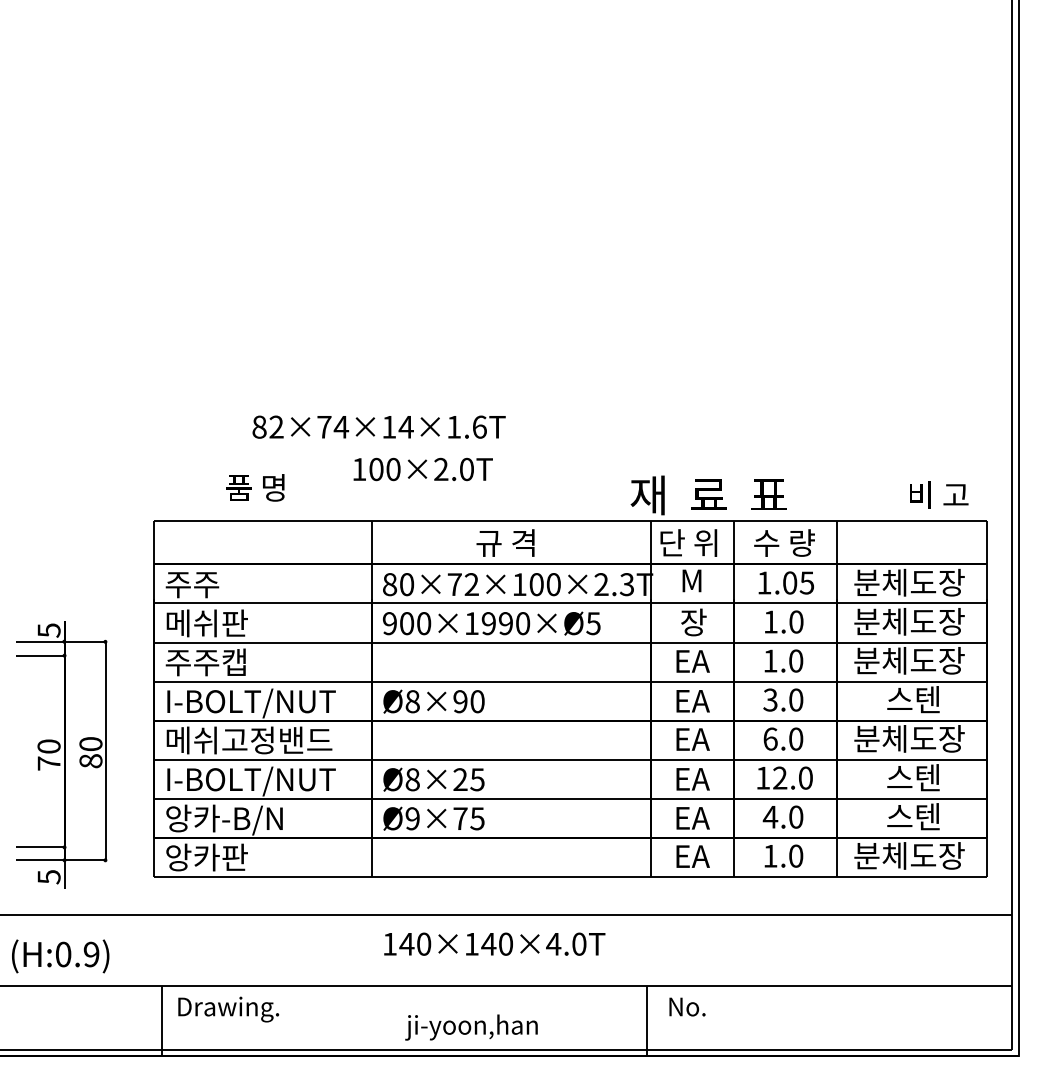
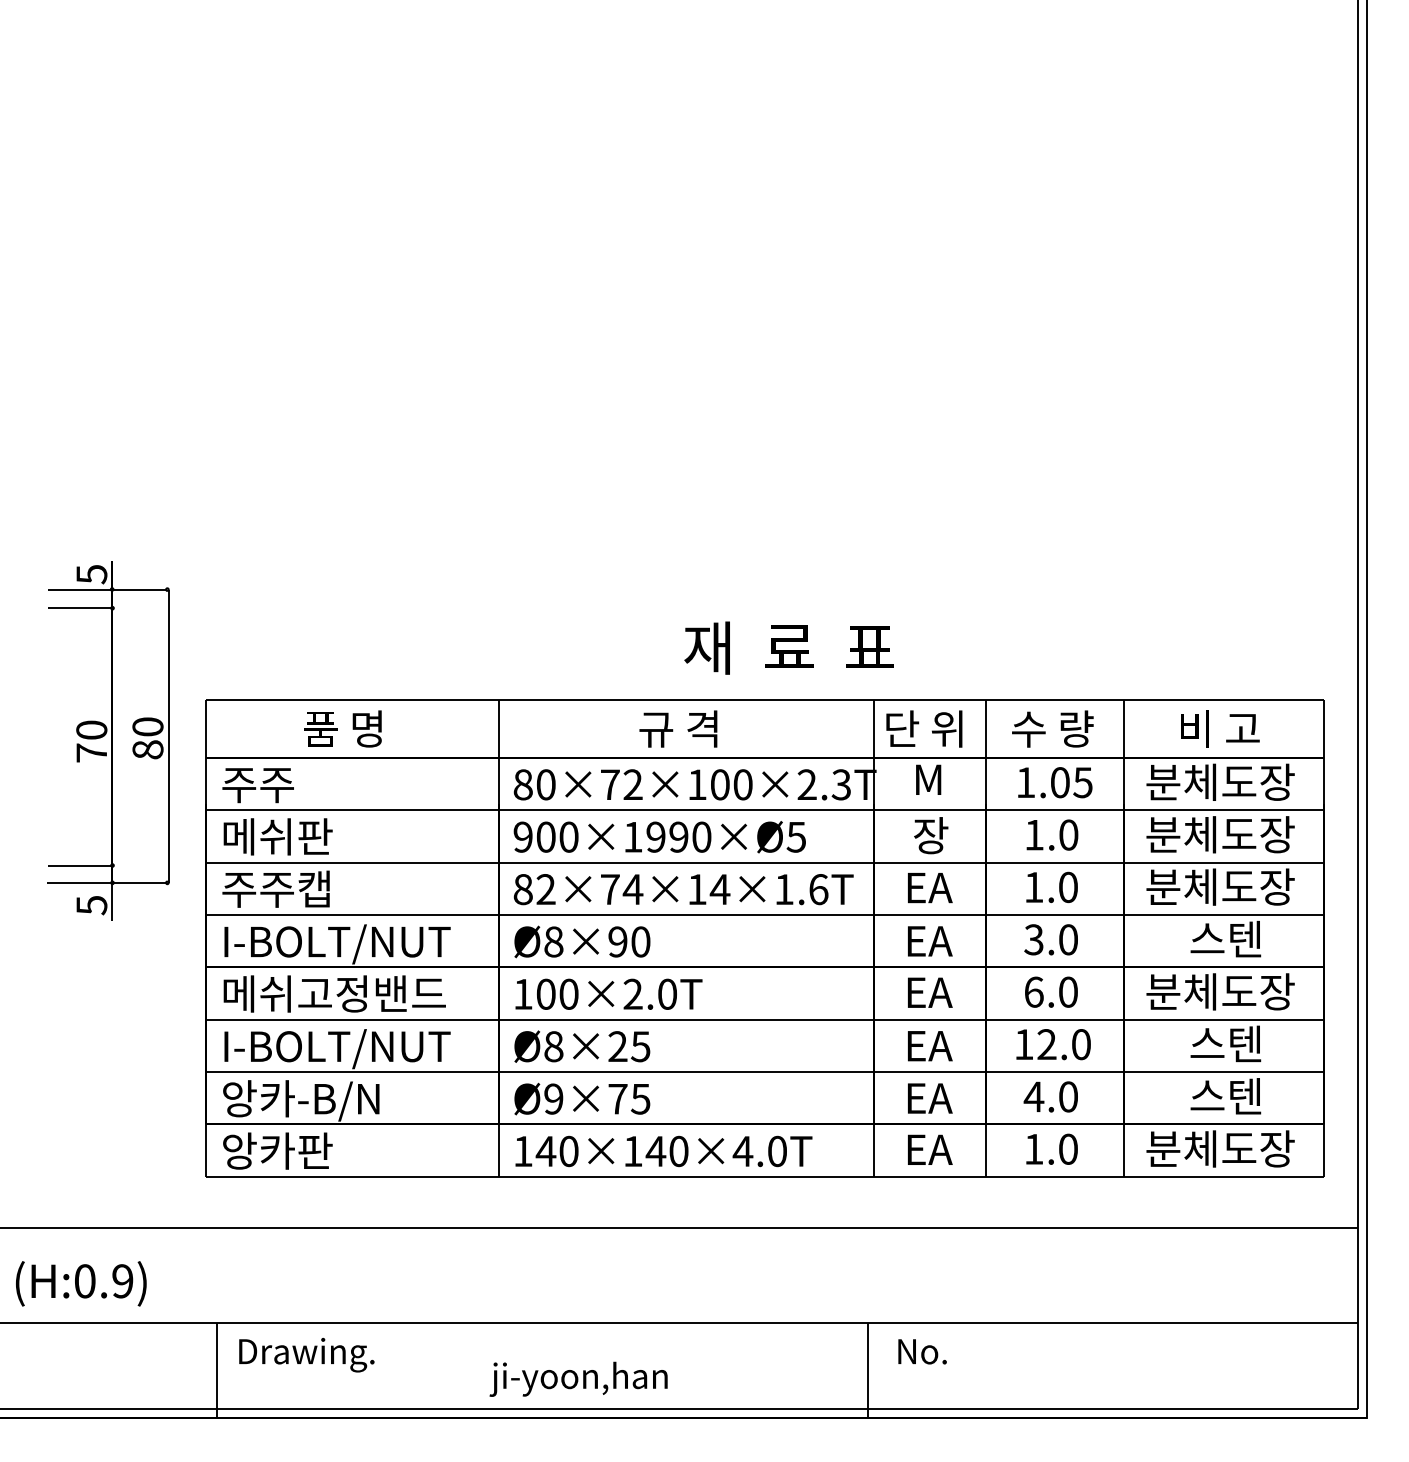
text: (378, 427) -> (683, 889), moved
text: (422, 468) -> (608, 993), moved
text: (255, 487) -> (342, 728), moved
text: (708, 494) -> (788, 647), moved
text: (939, 494) -> (1220, 728), moved
part: (61, 754) -> (108, 740), moved
text: (494, 944) -> (663, 1151), moved
text: (471, 1026) -> (578, 1378), moved

